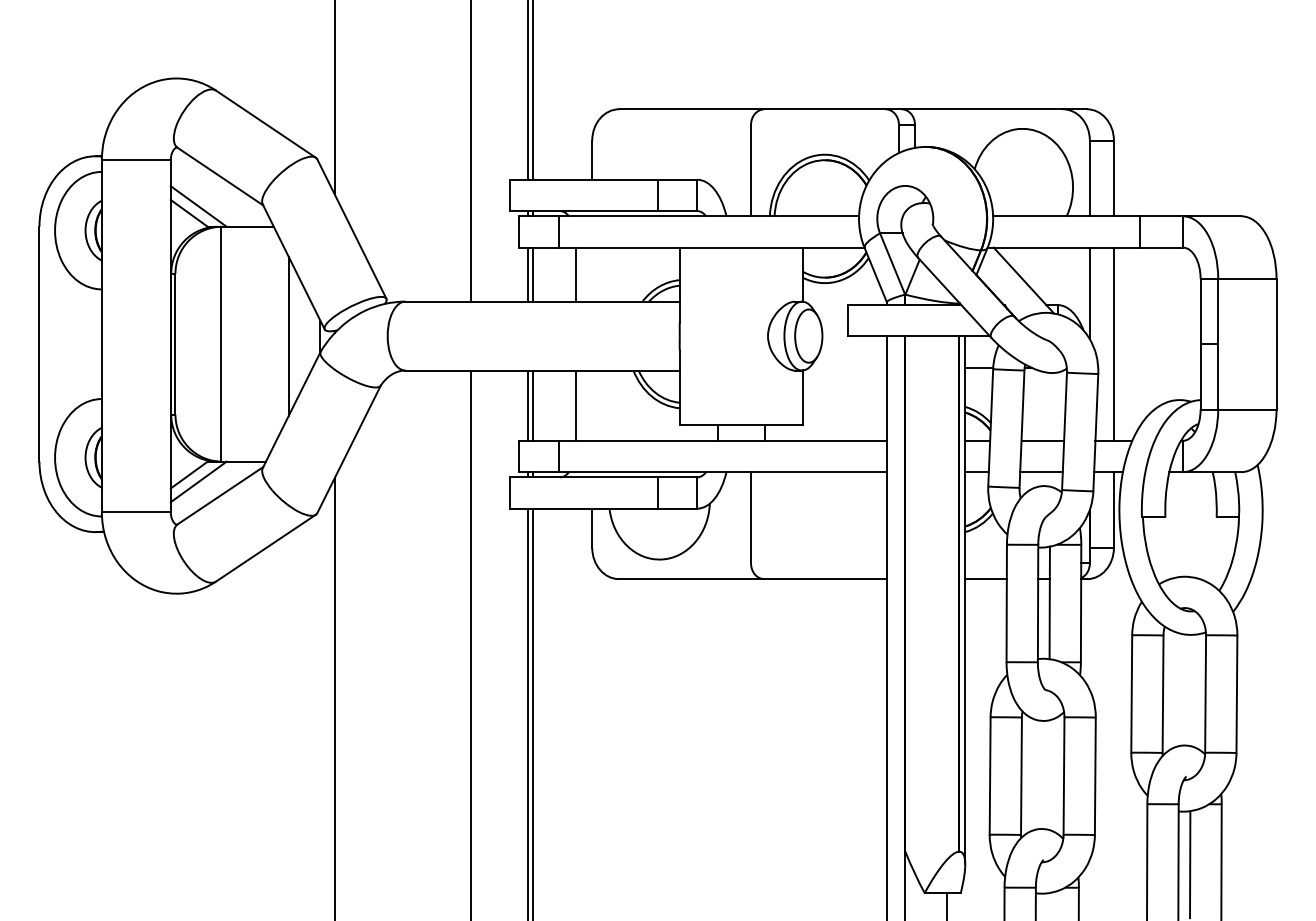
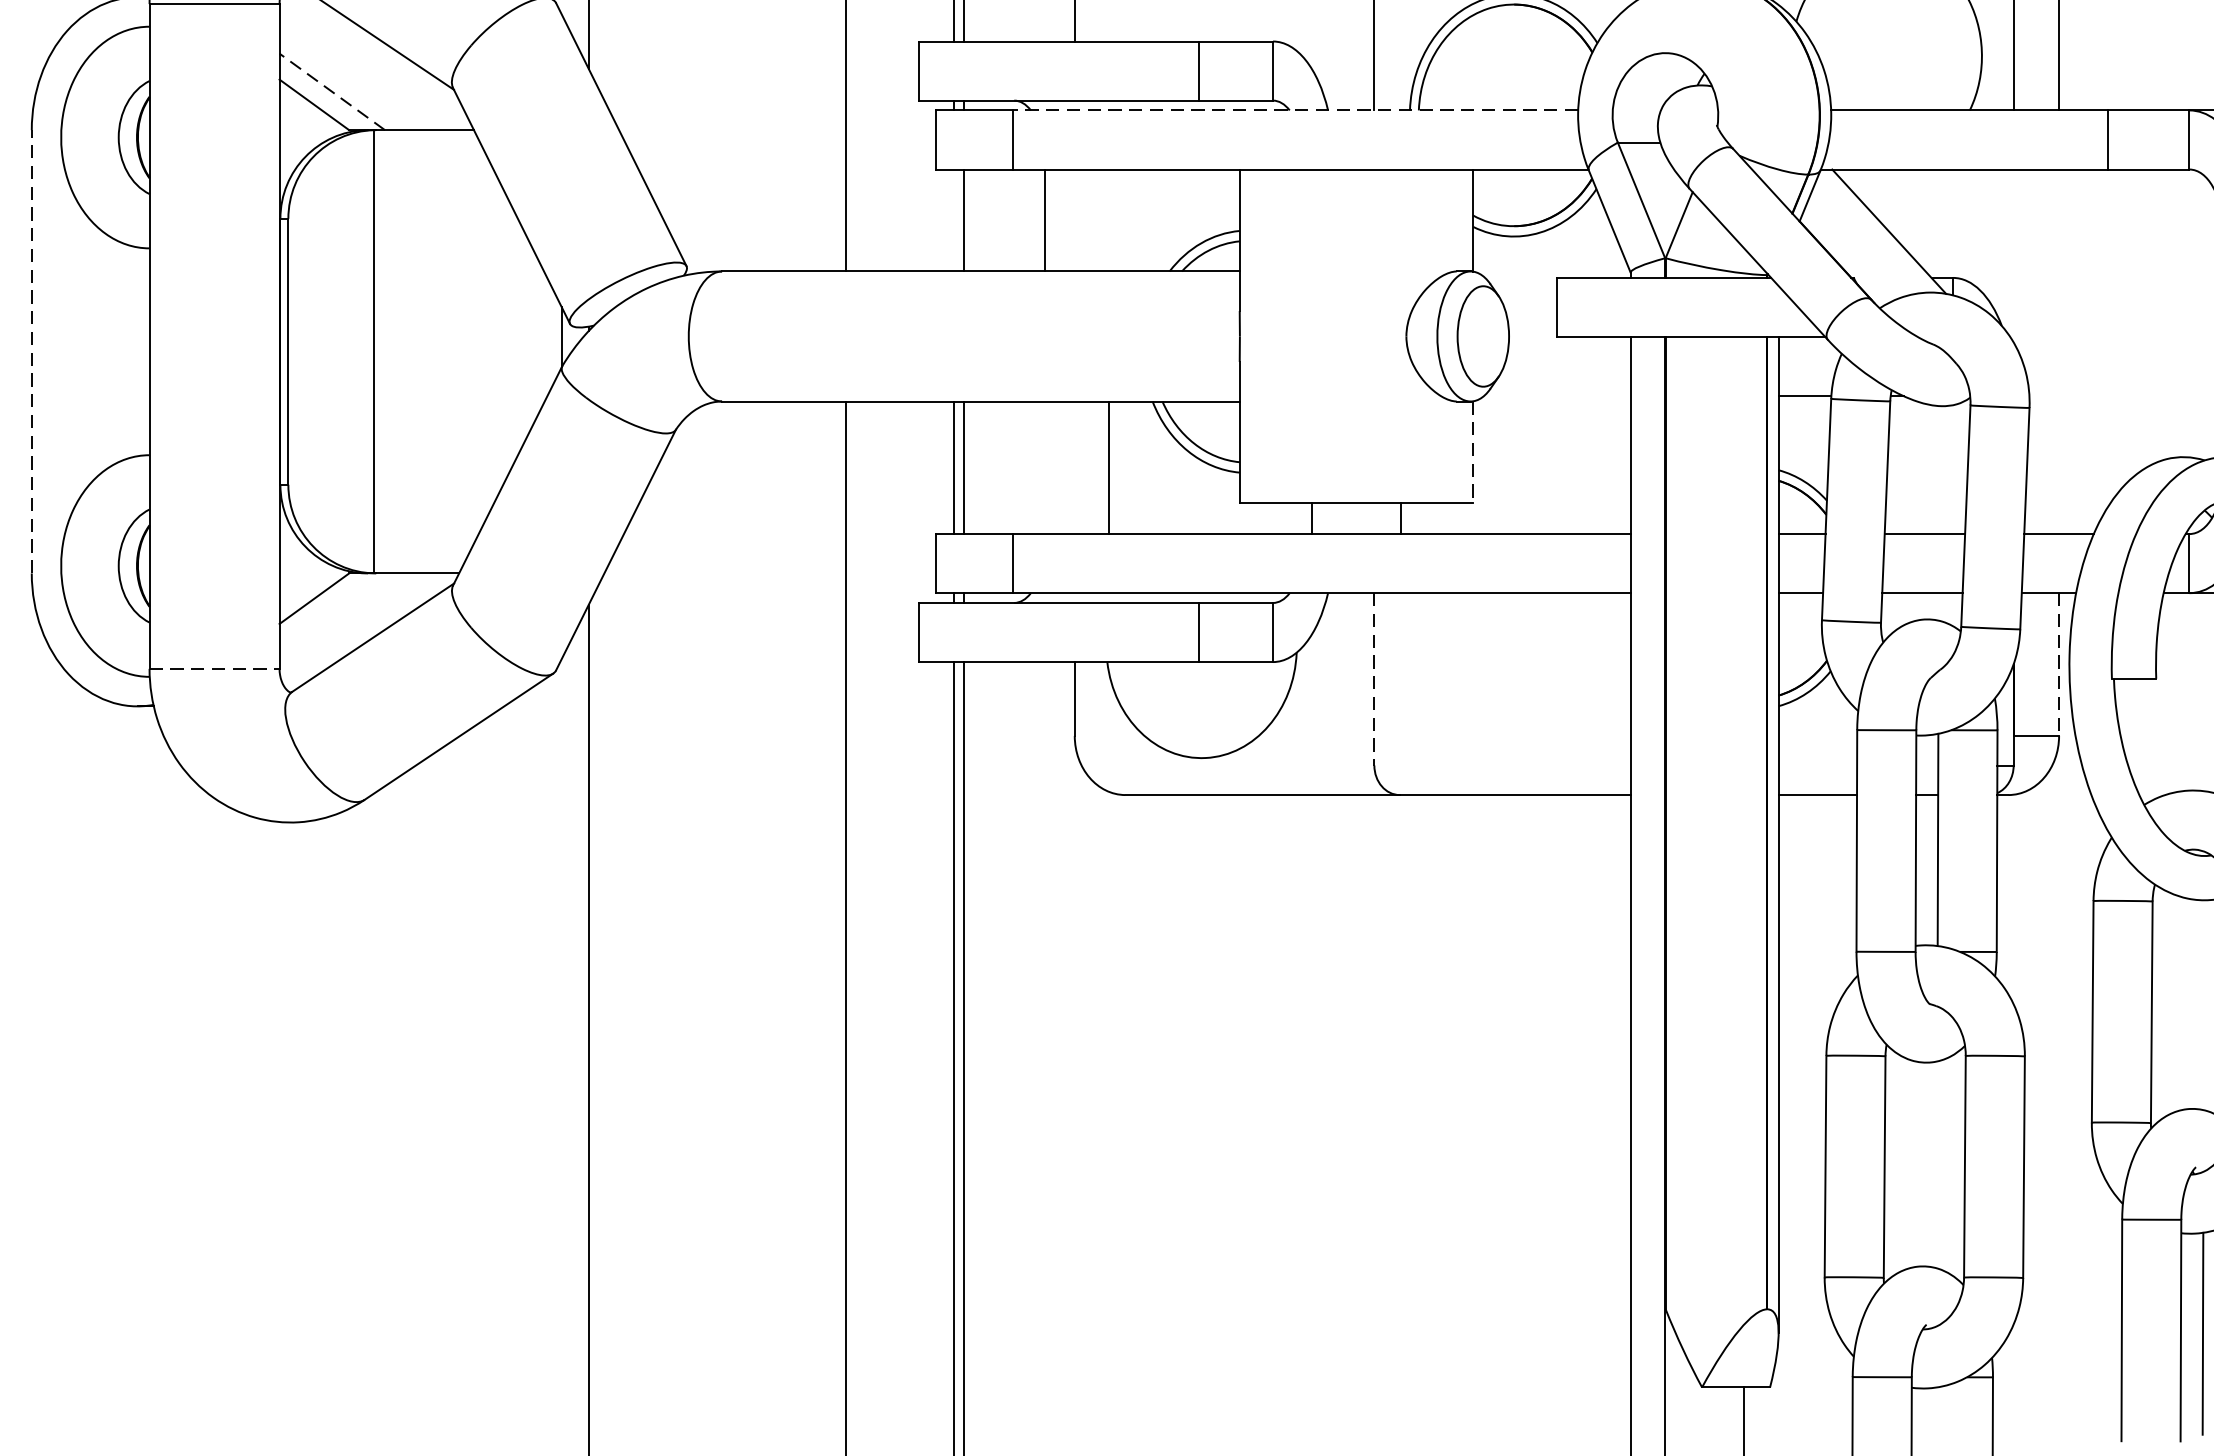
line: (198, 206) -> (331, 91), solid -> dashed
line: (709, 216) -> (1296, 110), solid -> dashed
line: (528, 274) -> (954, 220), removed
line: (1089, 293) -> (2012, 256), removed
line: (288, 336) -> (501, 337), removed
line: (39, 343) -> (31, 350), solid -> dashed
line: (1113, 343) -> (2058, 350), removed
line: (803, 398) -> (1473, 454), solid -> dashed
line: (576, 405) -> (1109, 467), moved
line: (198, 481) -> (331, 610), removed
line: (1113, 509) -> (2058, 663), solid -> dashed
line: (136, 512) -> (214, 669), solid -> dashed
line: (751, 517) -> (1375, 678), solid -> dashed

